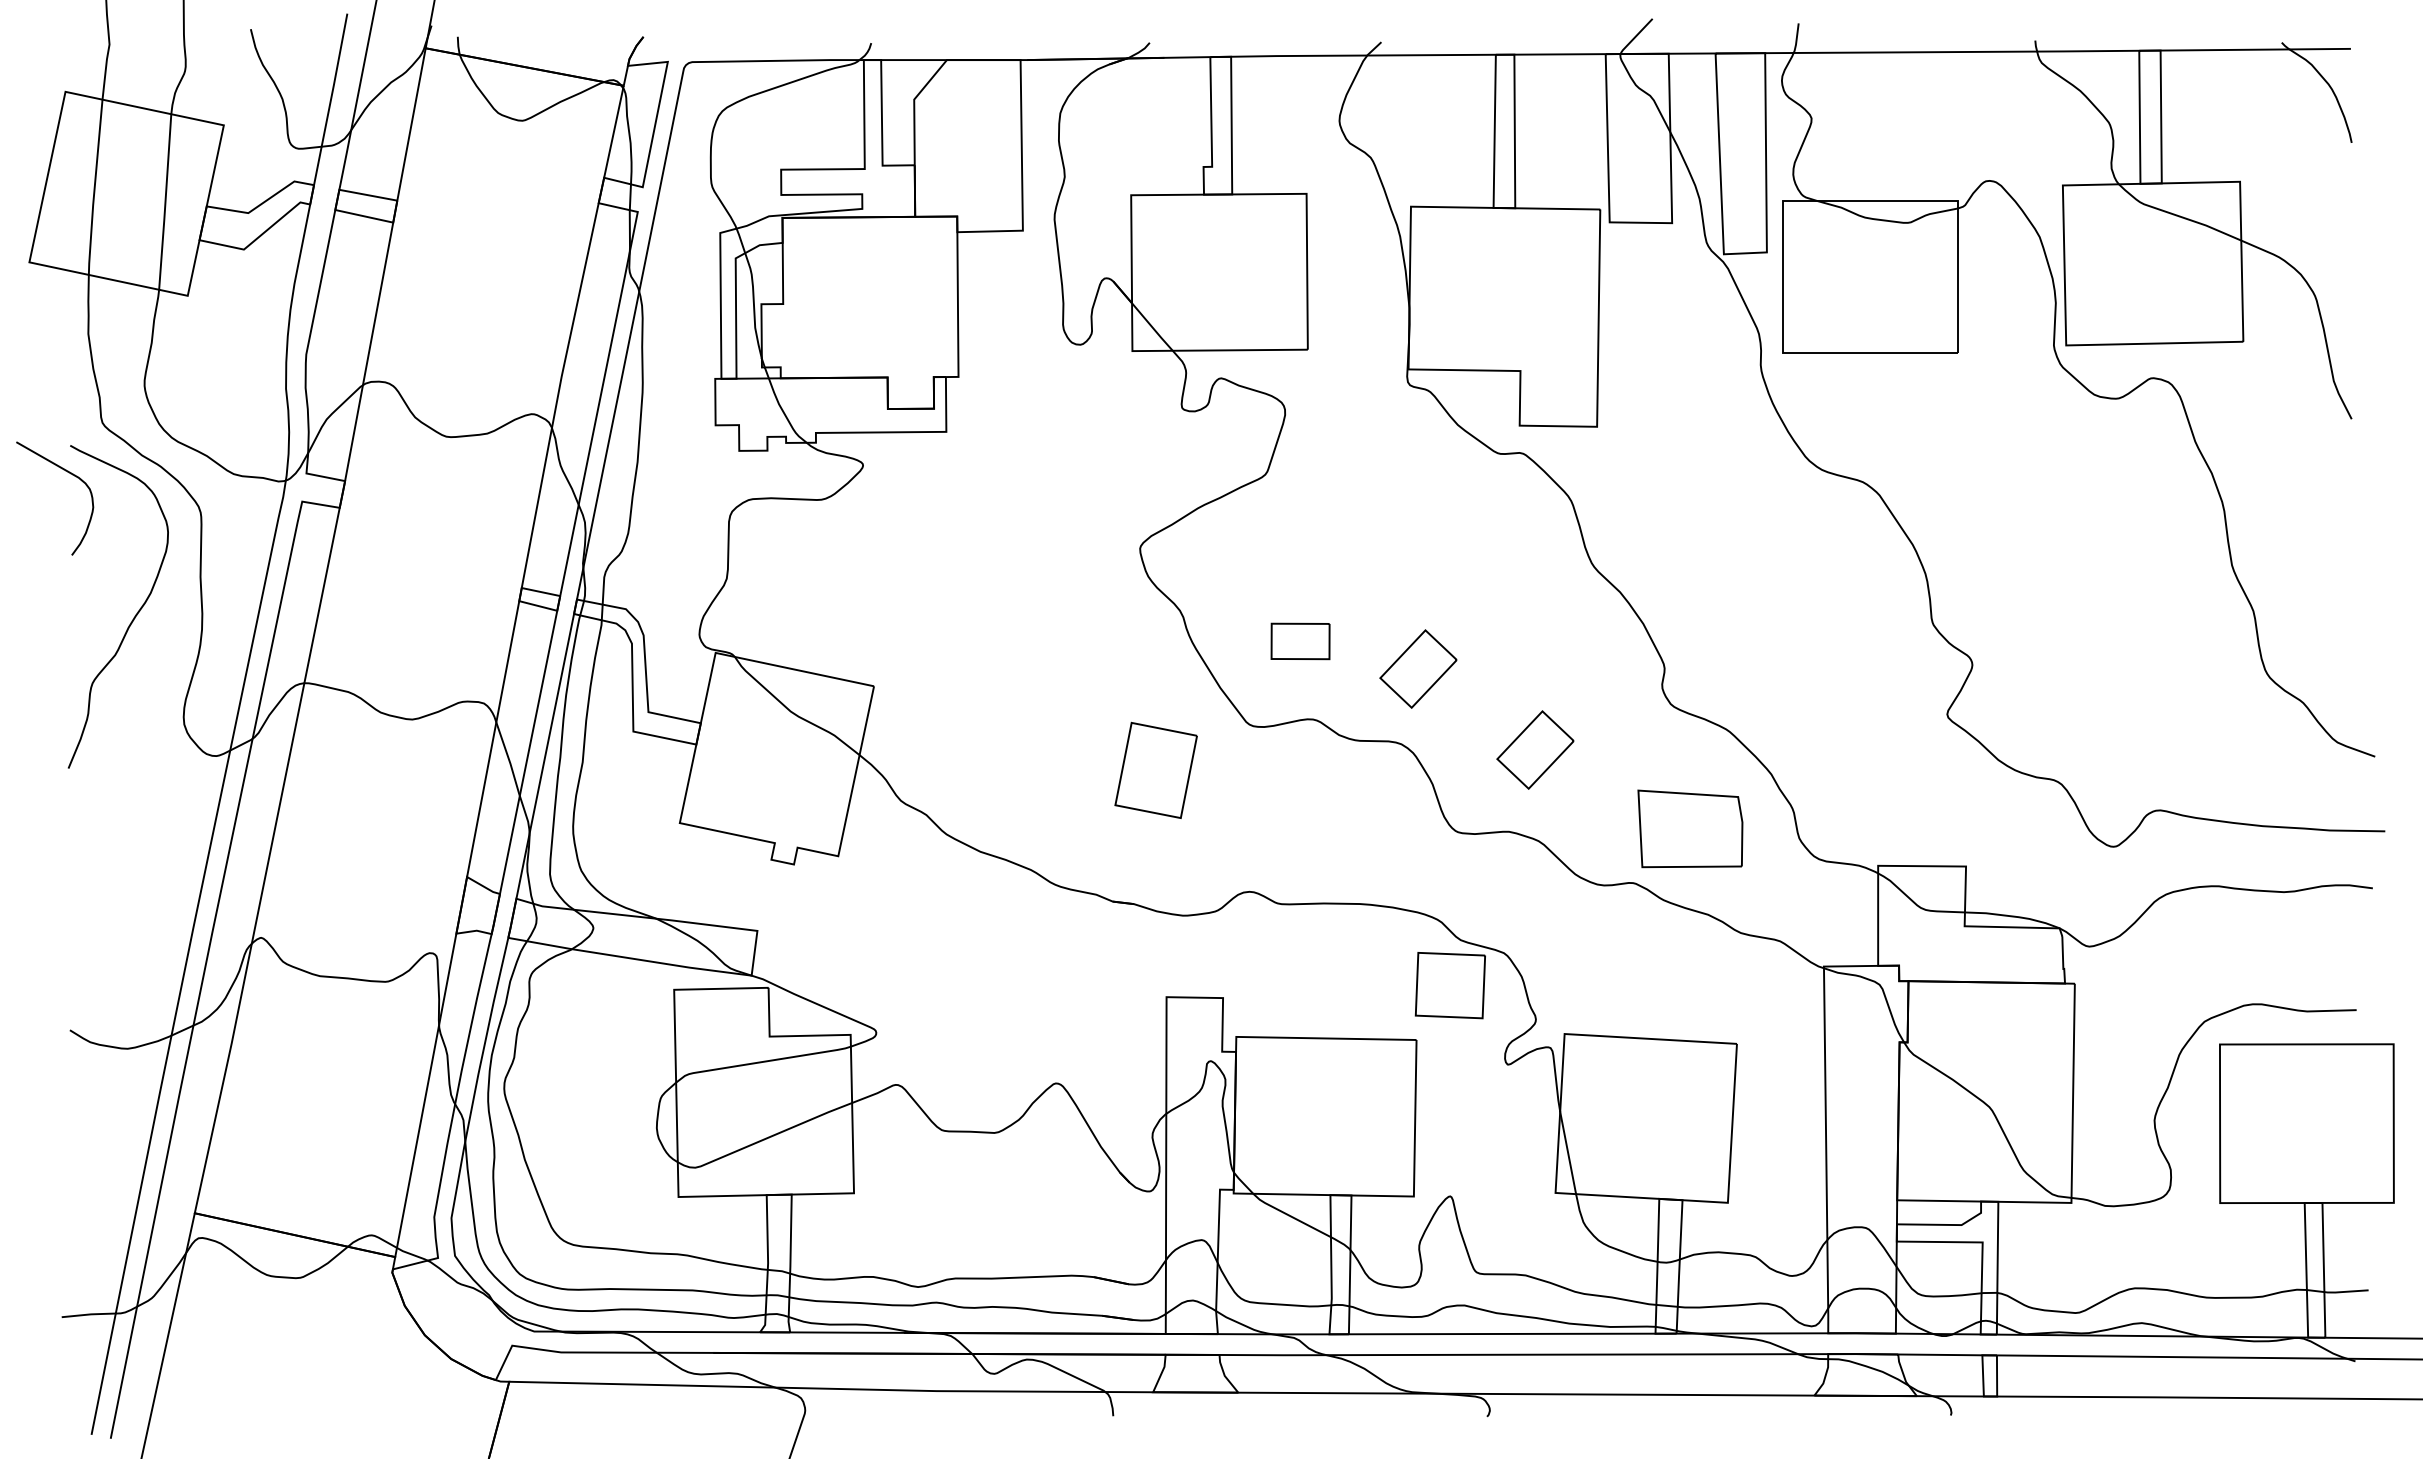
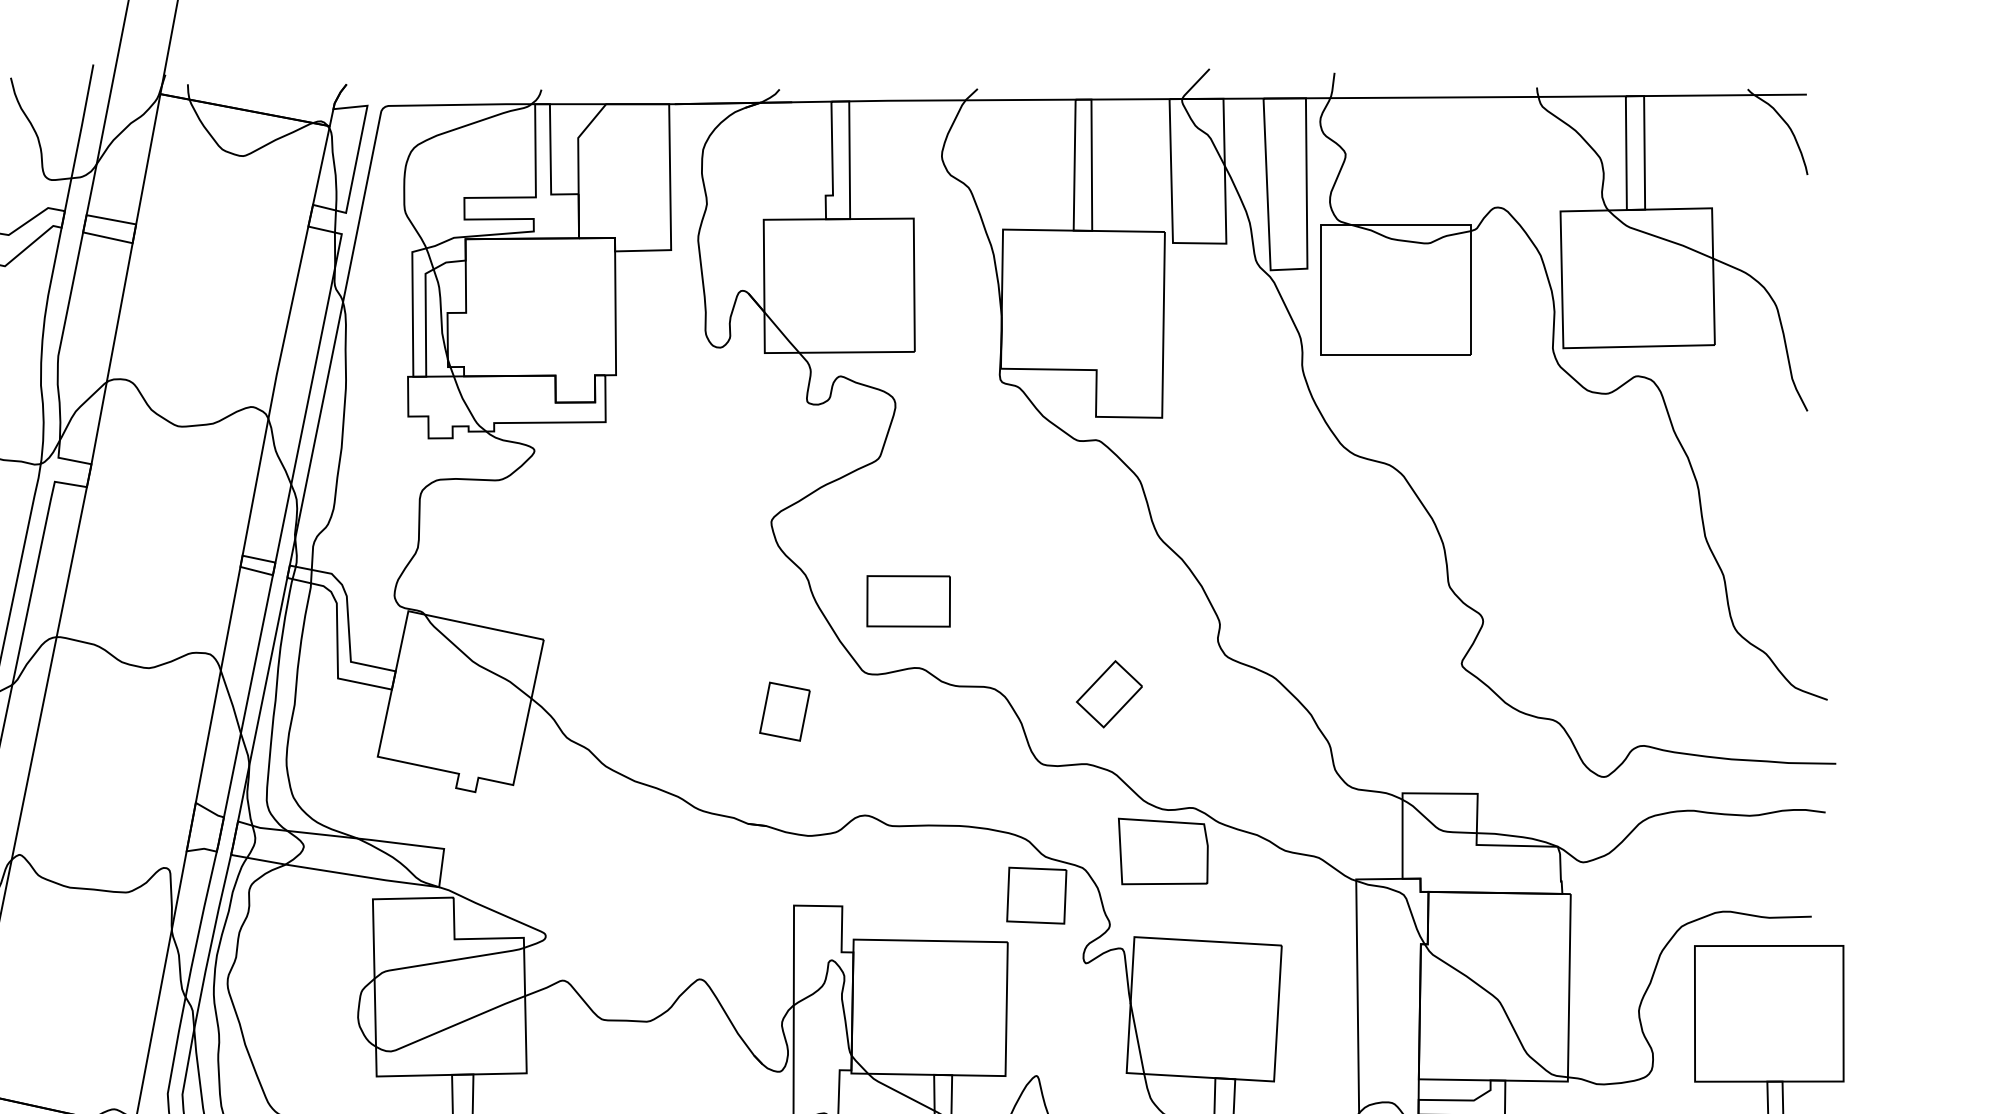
part: (1300, 641) -> (908, 601), size x1.67
part: (1418, 668) -> (1009, 624), removed
part: (1155, 770) -> (784, 711), size x0.71
part: (1690, 828) -> (1163, 851), moved

